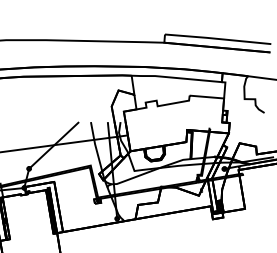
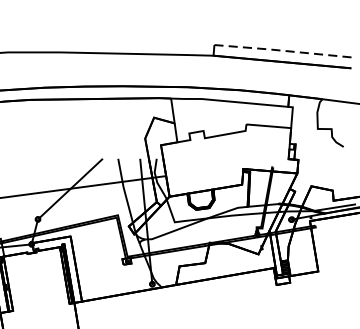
line: (217, 38) -> (282, 50), solid -> dashed

